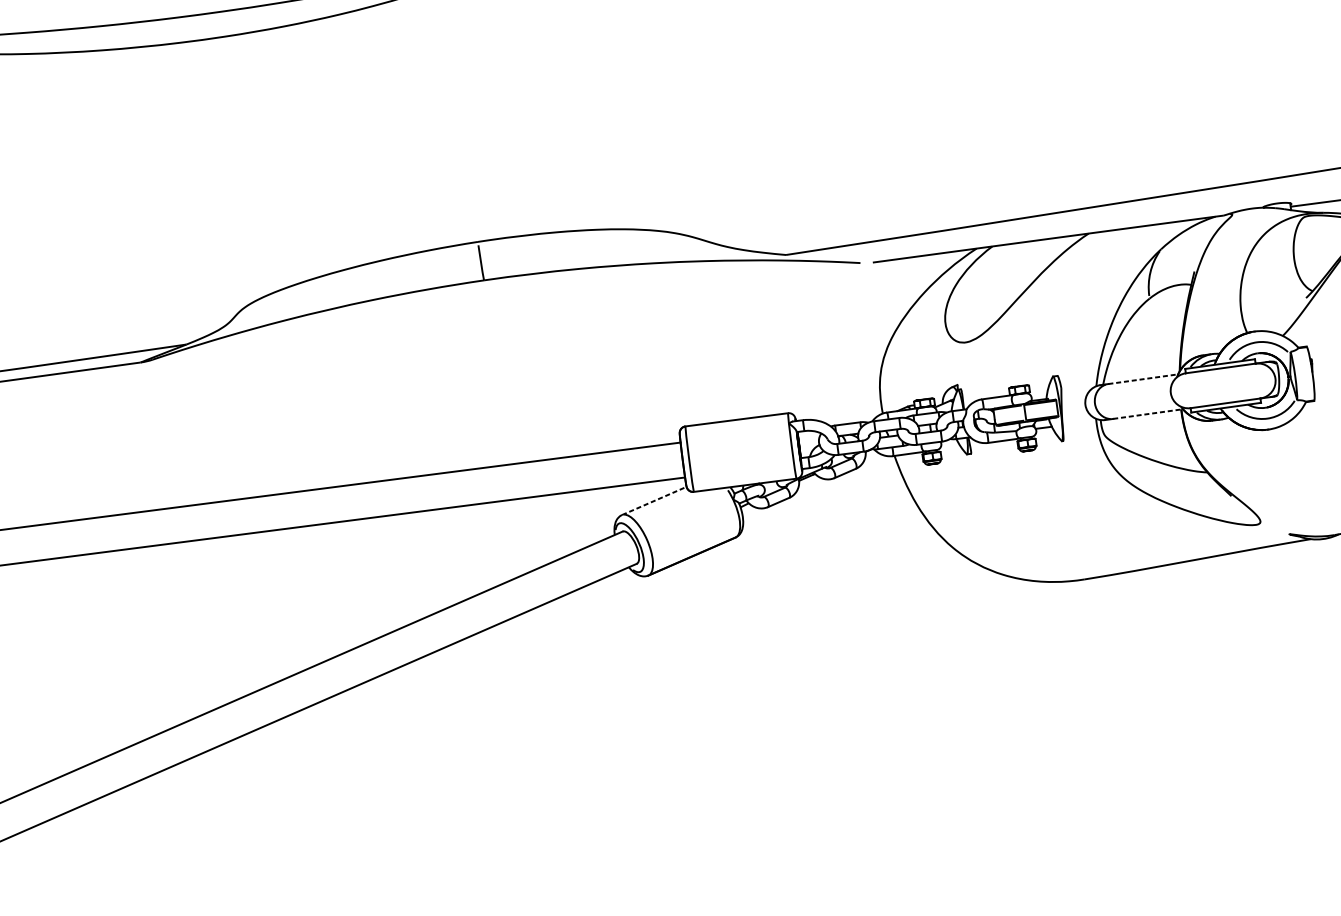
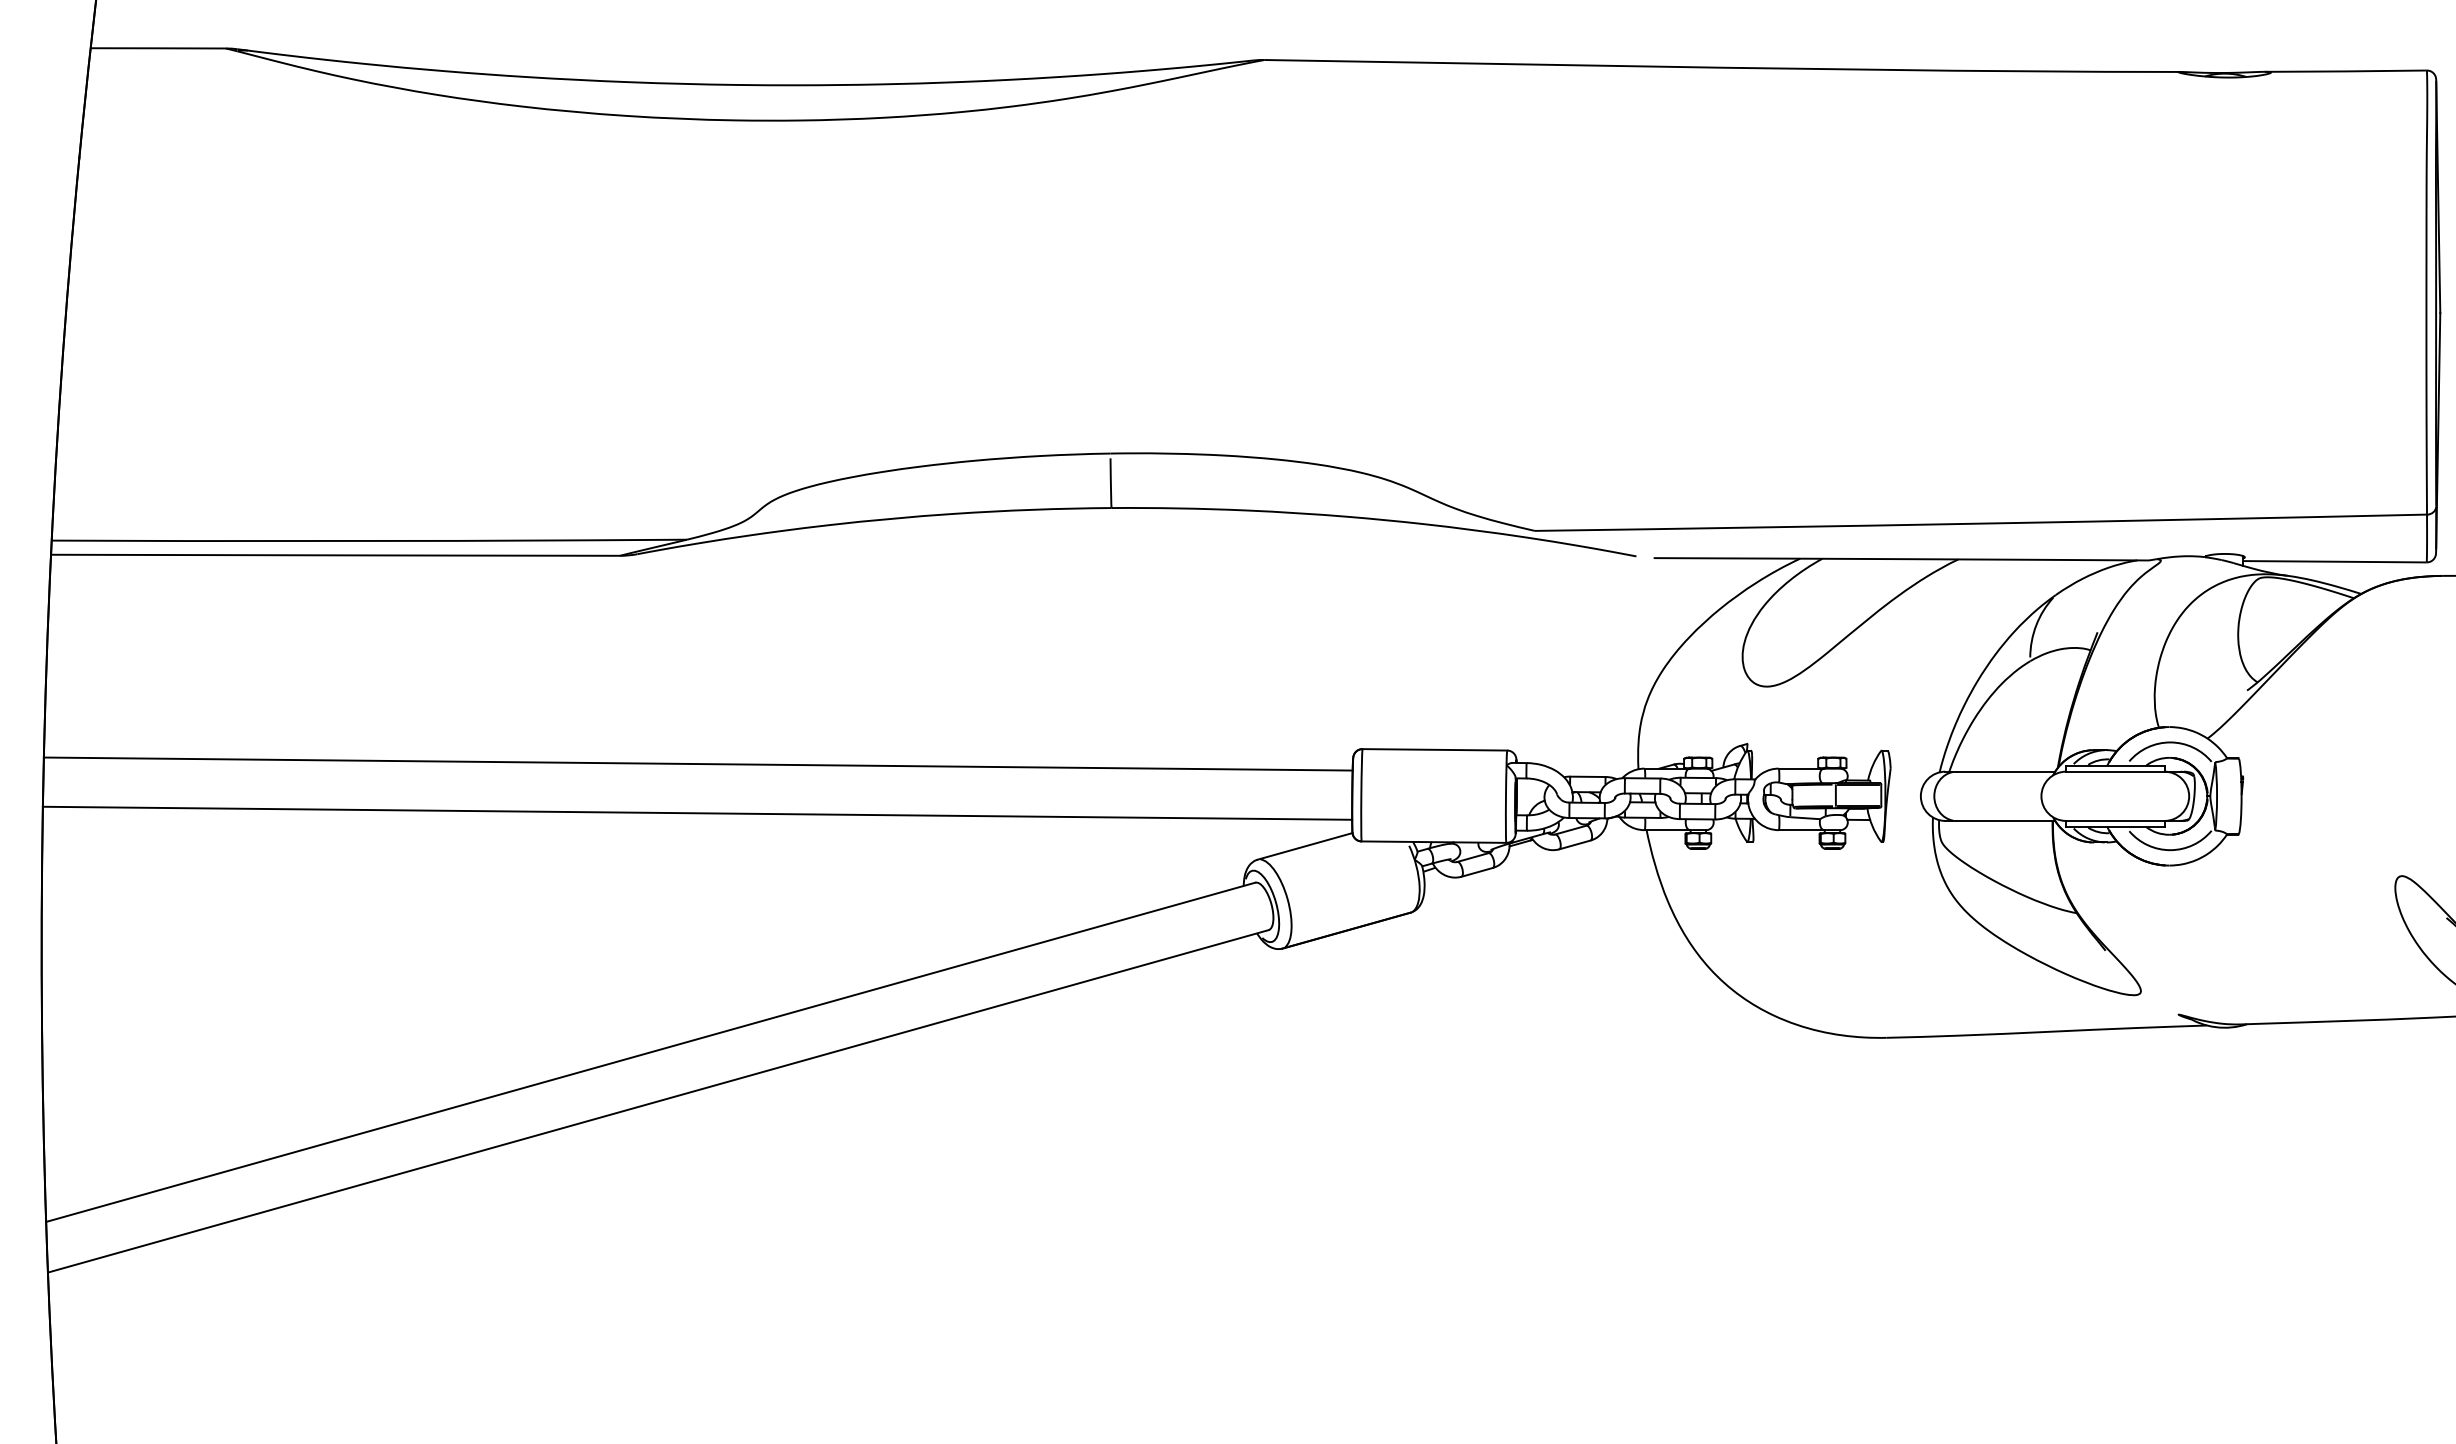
line: (1143, 379) -> (2006, 771), dashed -> solid
line: (1148, 413) -> (2006, 820), dashed -> solid
line: (654, 501) -> (1305, 846), dashed -> solid

